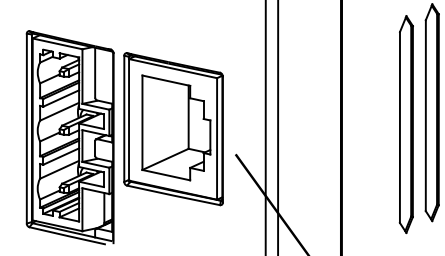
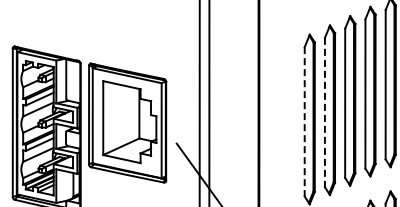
line: (425, 115) -> (324, 112), solid -> dashed
line: (399, 127) -> (304, 121), solid -> dashed

